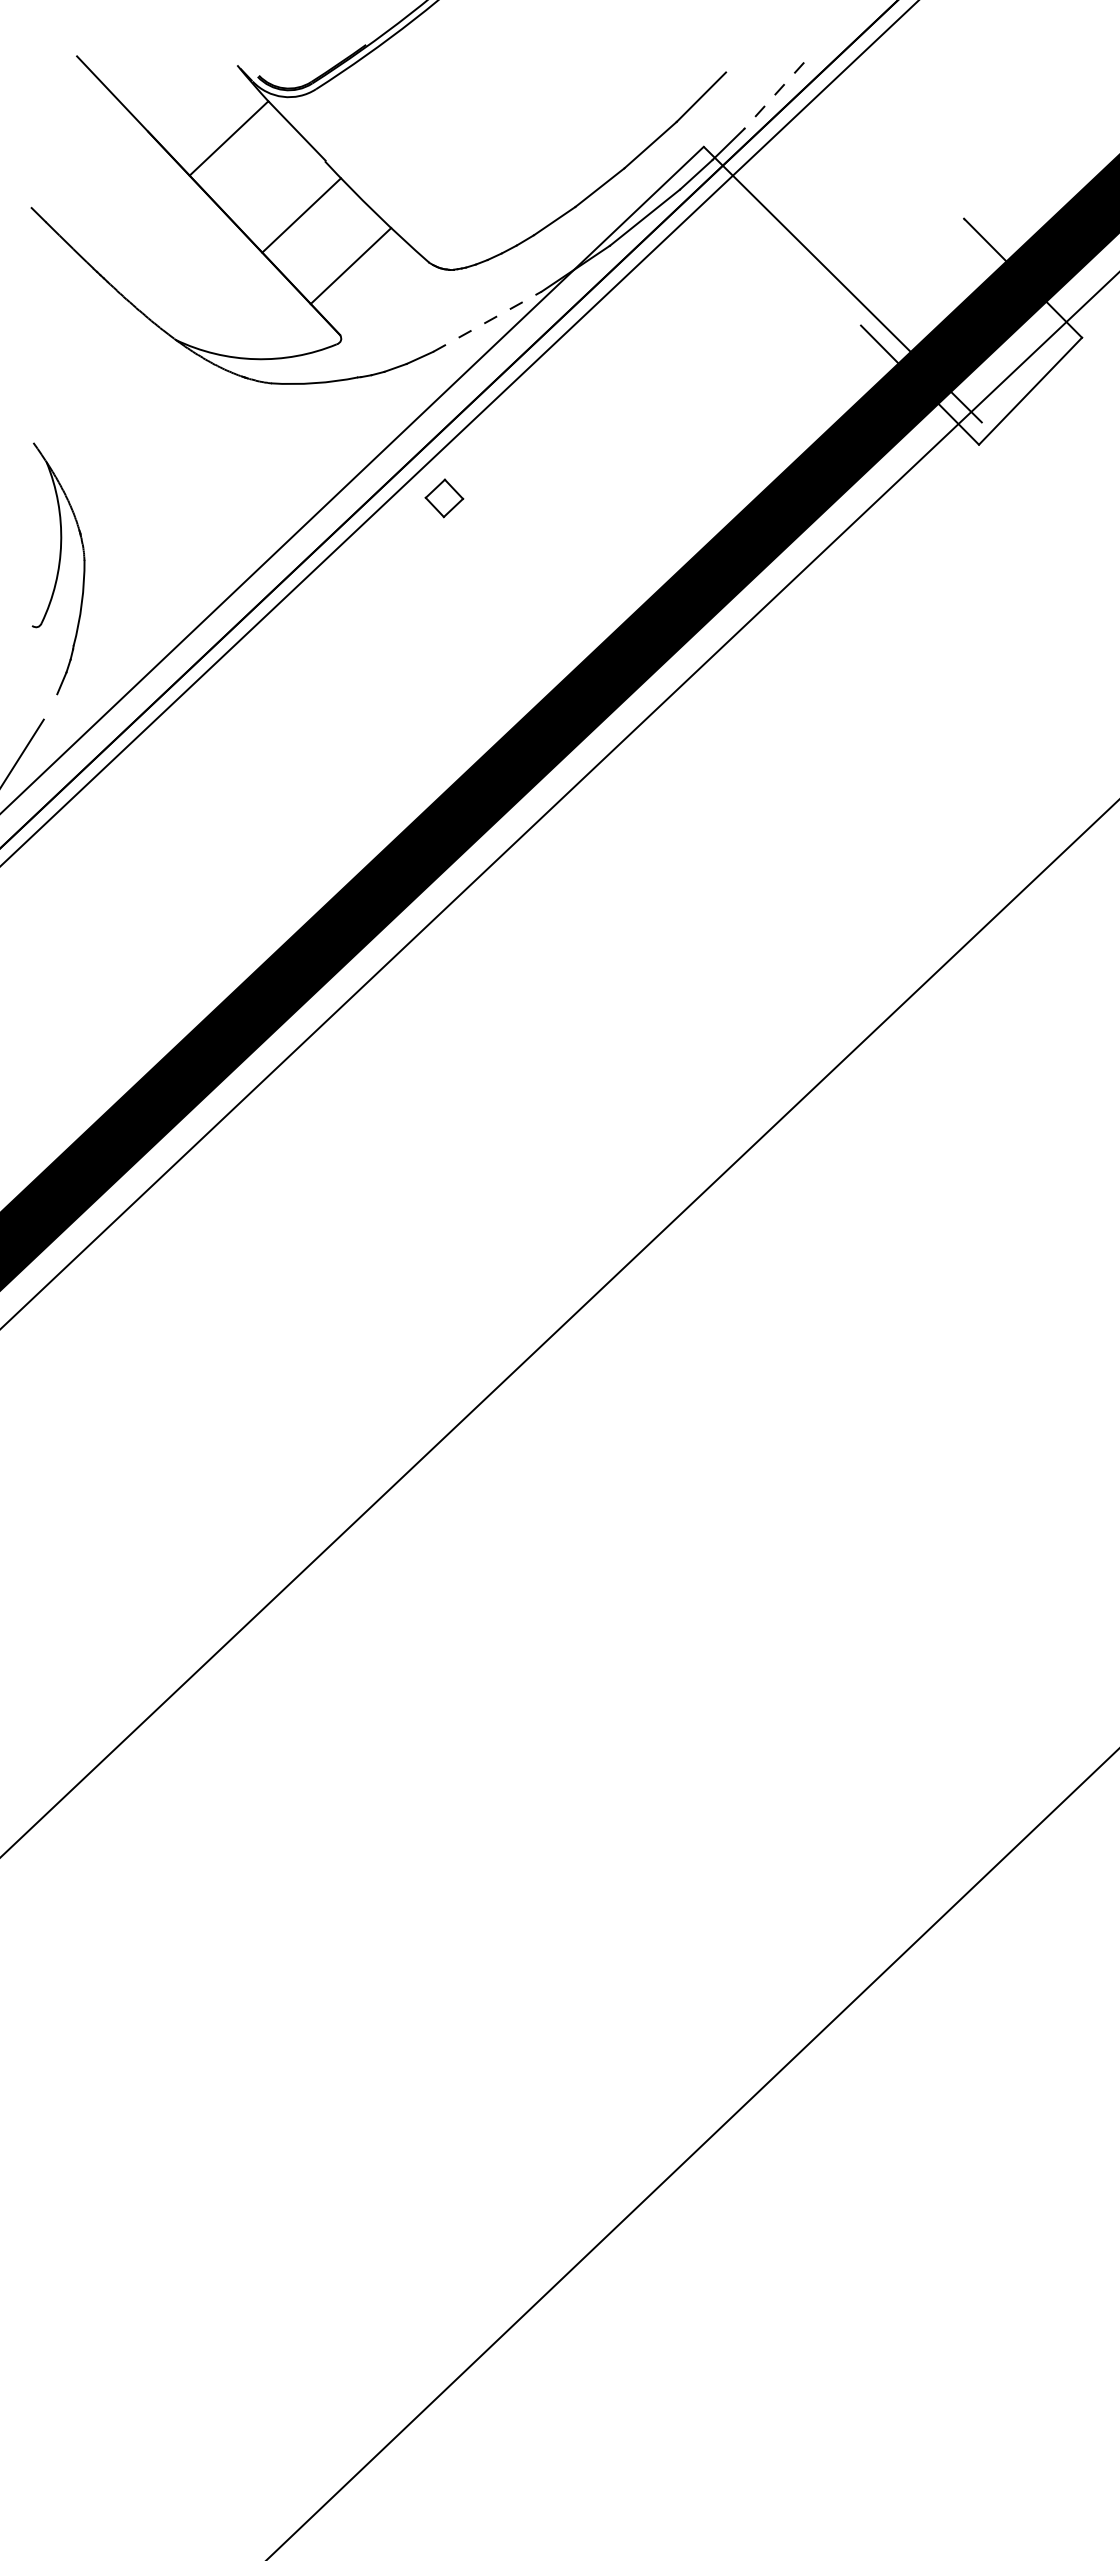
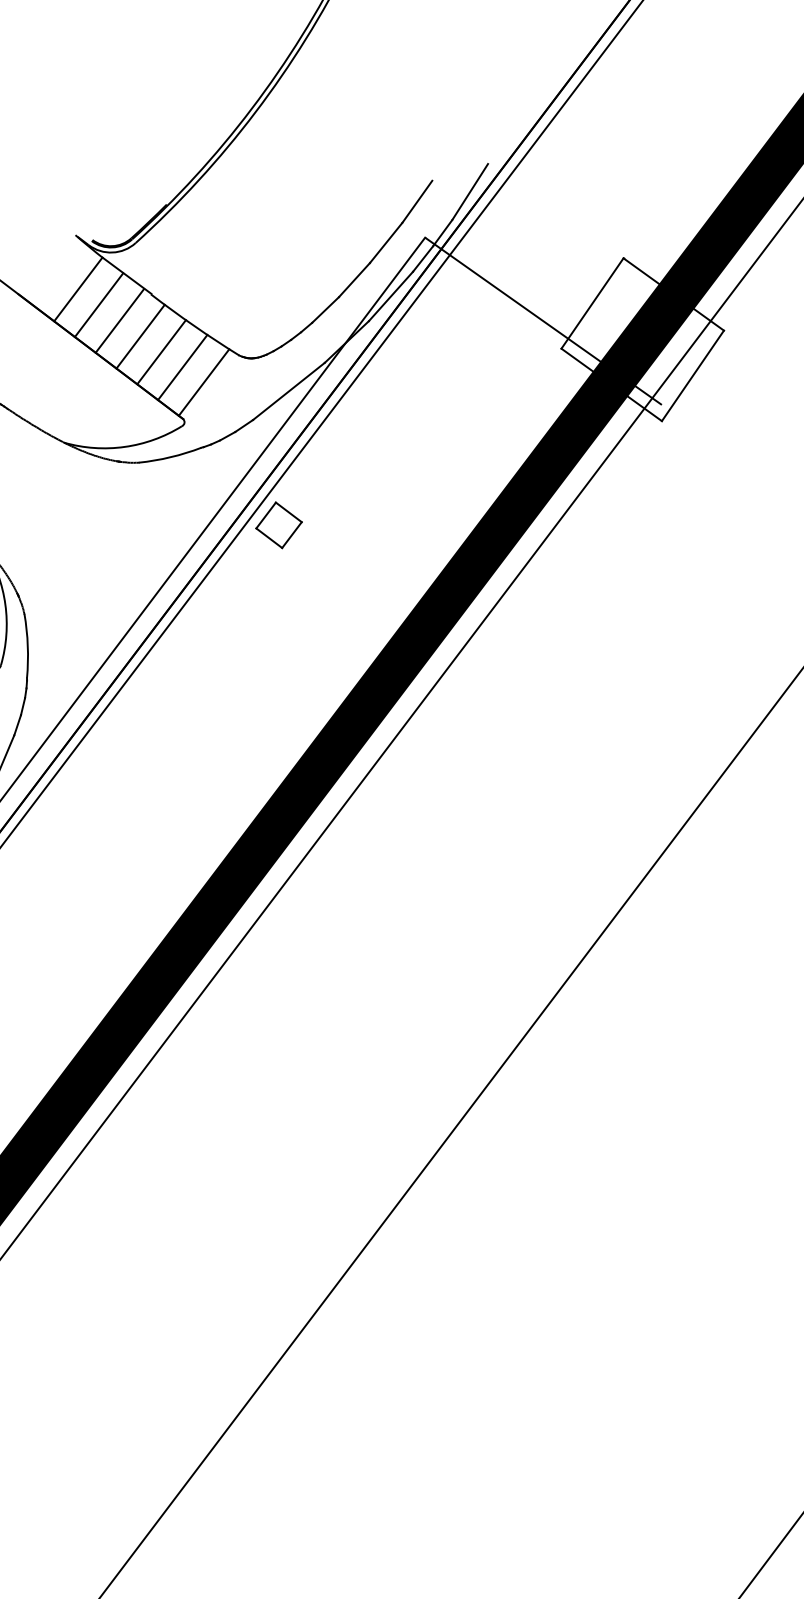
line: (774, 95) -> (470, 191), dashed -> solid
line: (252, 163) -> (98, 304), added
line: (277, 189) -> (119, 320), added
line: (325, 240) -> (161, 352), added
line: (912, 271) -> (592, 303), added
line: (376, 290) -> (204, 382), added
line: (487, 321) -> (288, 391), dashed -> solid
part: (444, 498) -> (279, 525), size x1.67
line: (50, 706) -> (17, 724), added

